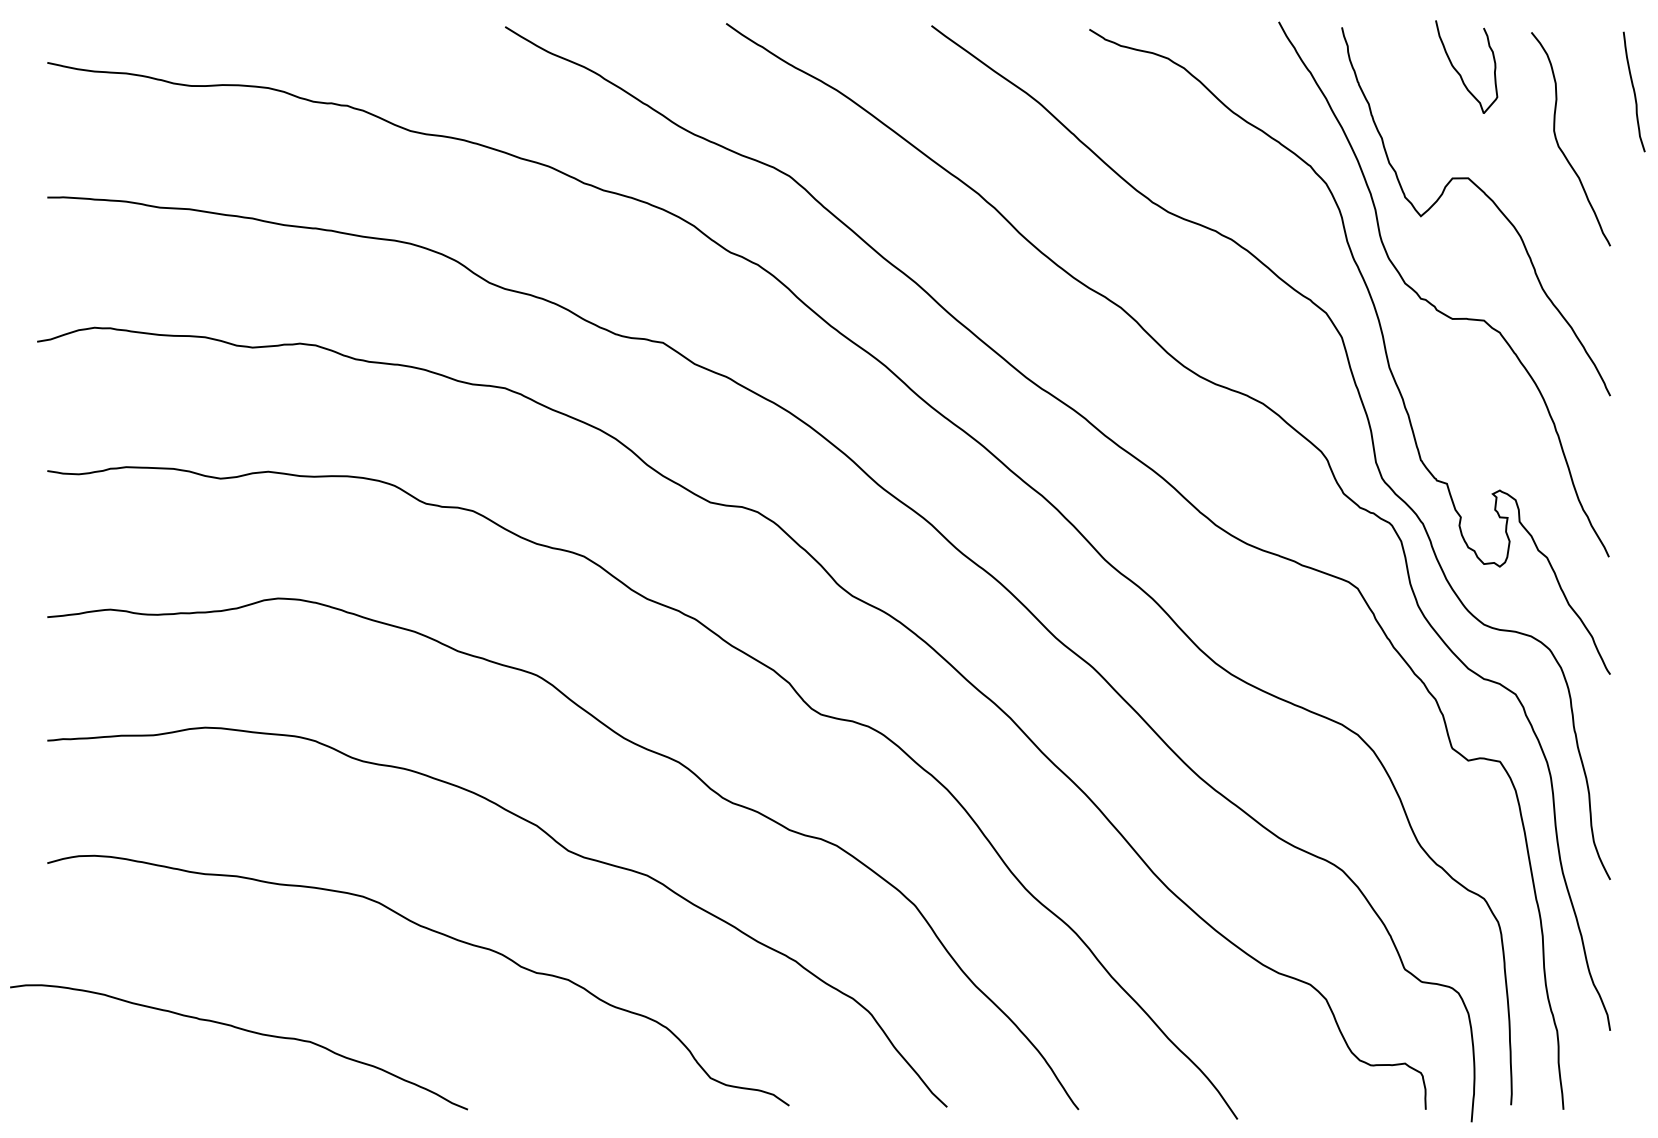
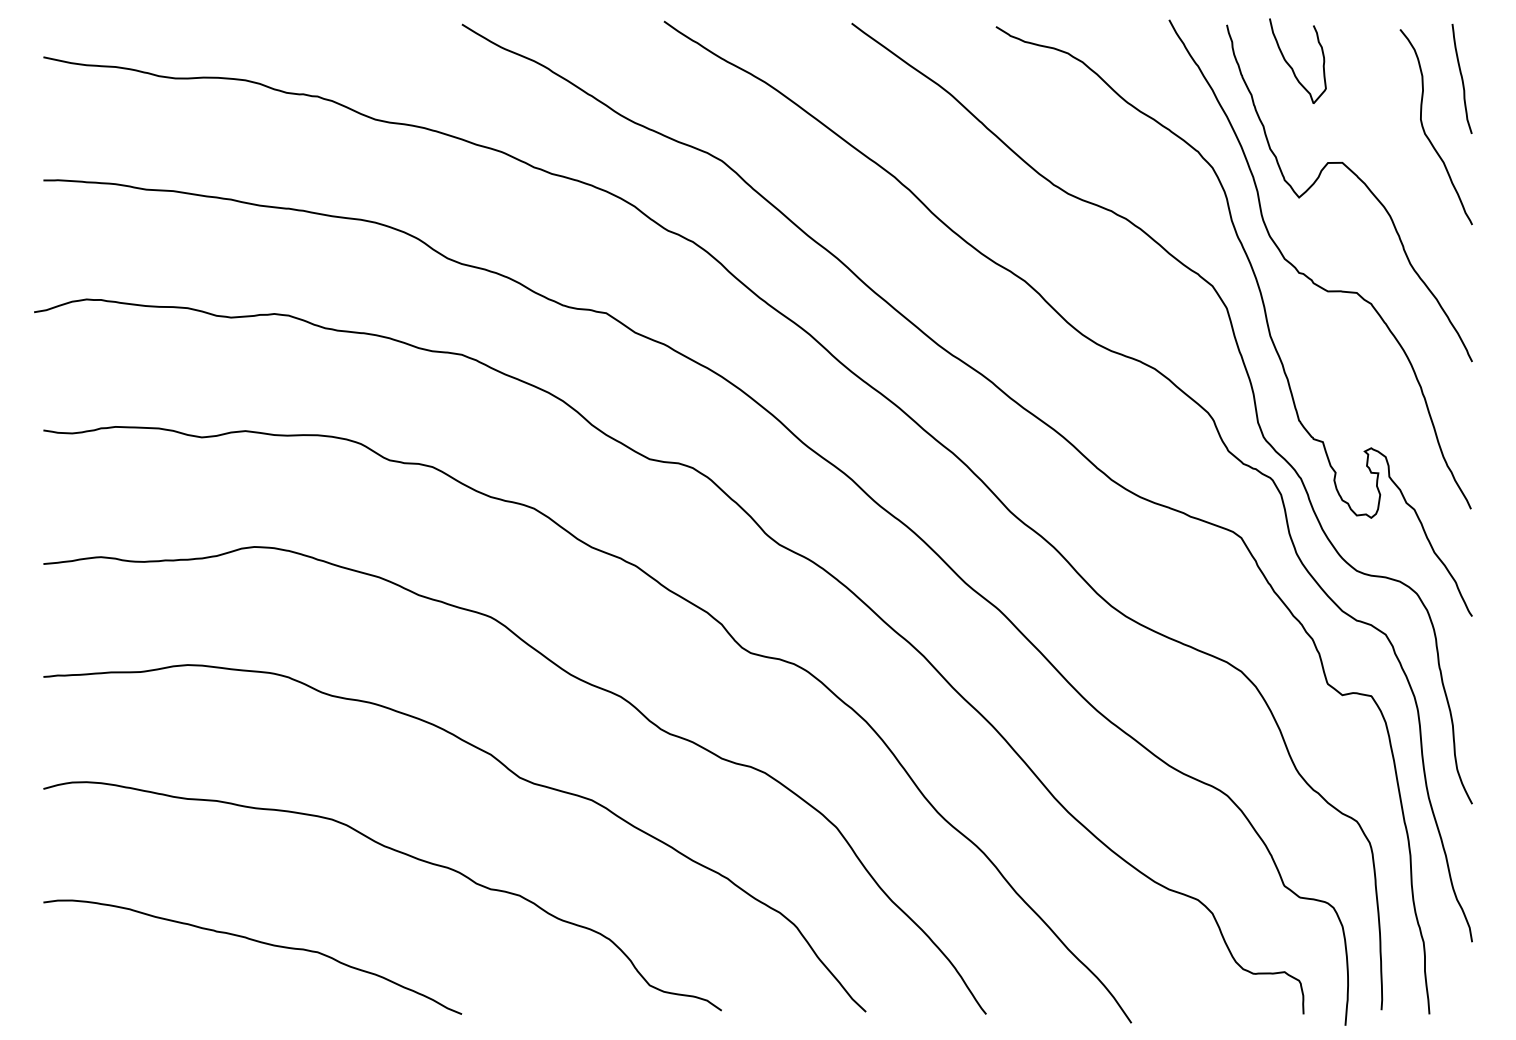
curve: (1459, 72) -> (1291, 66), moved
curve: (1633, 91) -> (1461, 78), moved
curve: (244, 1031) -> (257, 942), moved

